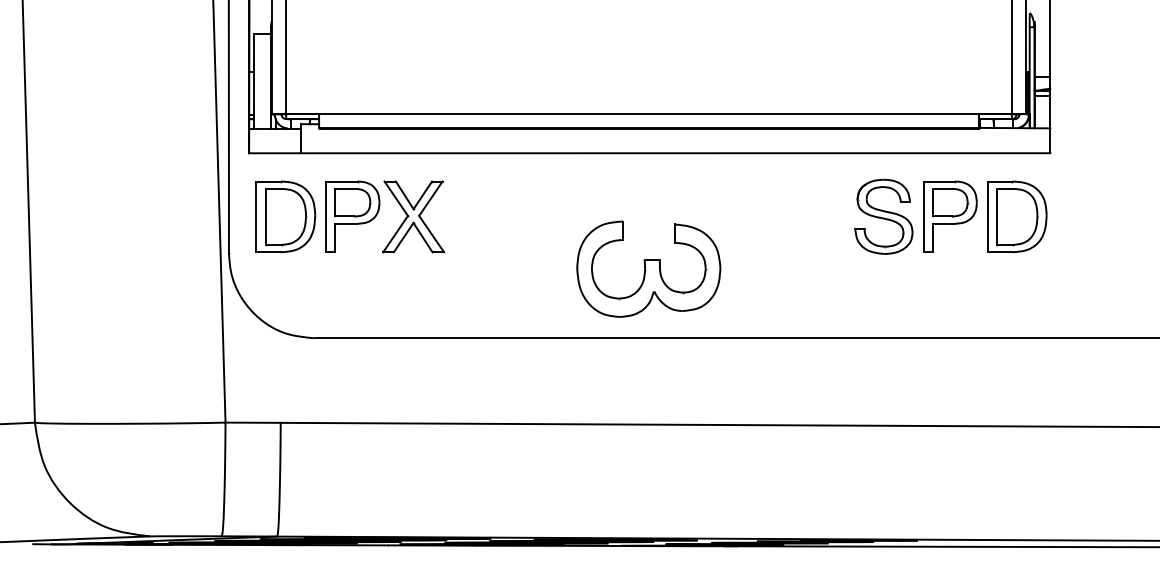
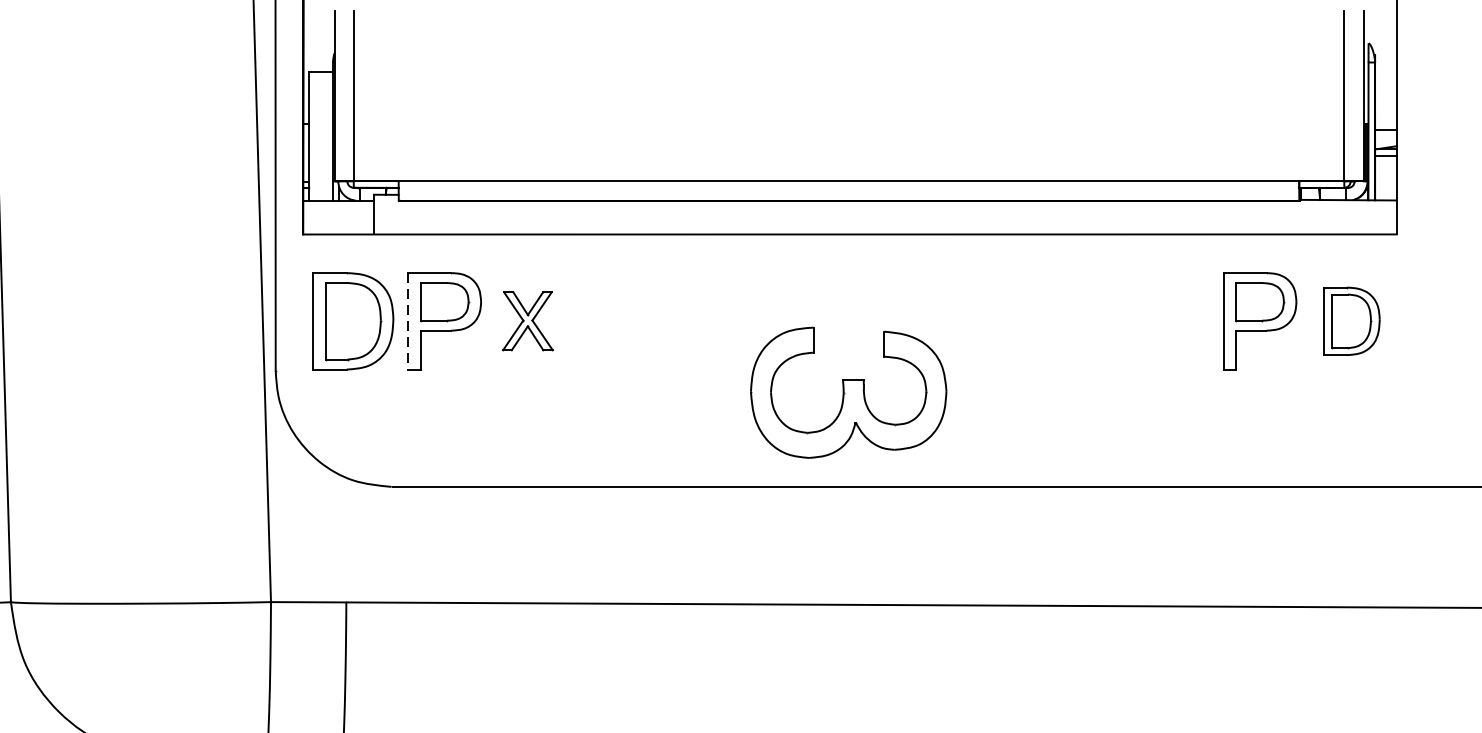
part: (413, 216) -> (527, 320), size x0.6
part: (883, 216) -> (1169, 320), removed
part: (1017, 216) -> (1351, 320), size x0.7
line: (326, 217) -> (408, 322), solid -> dashed

